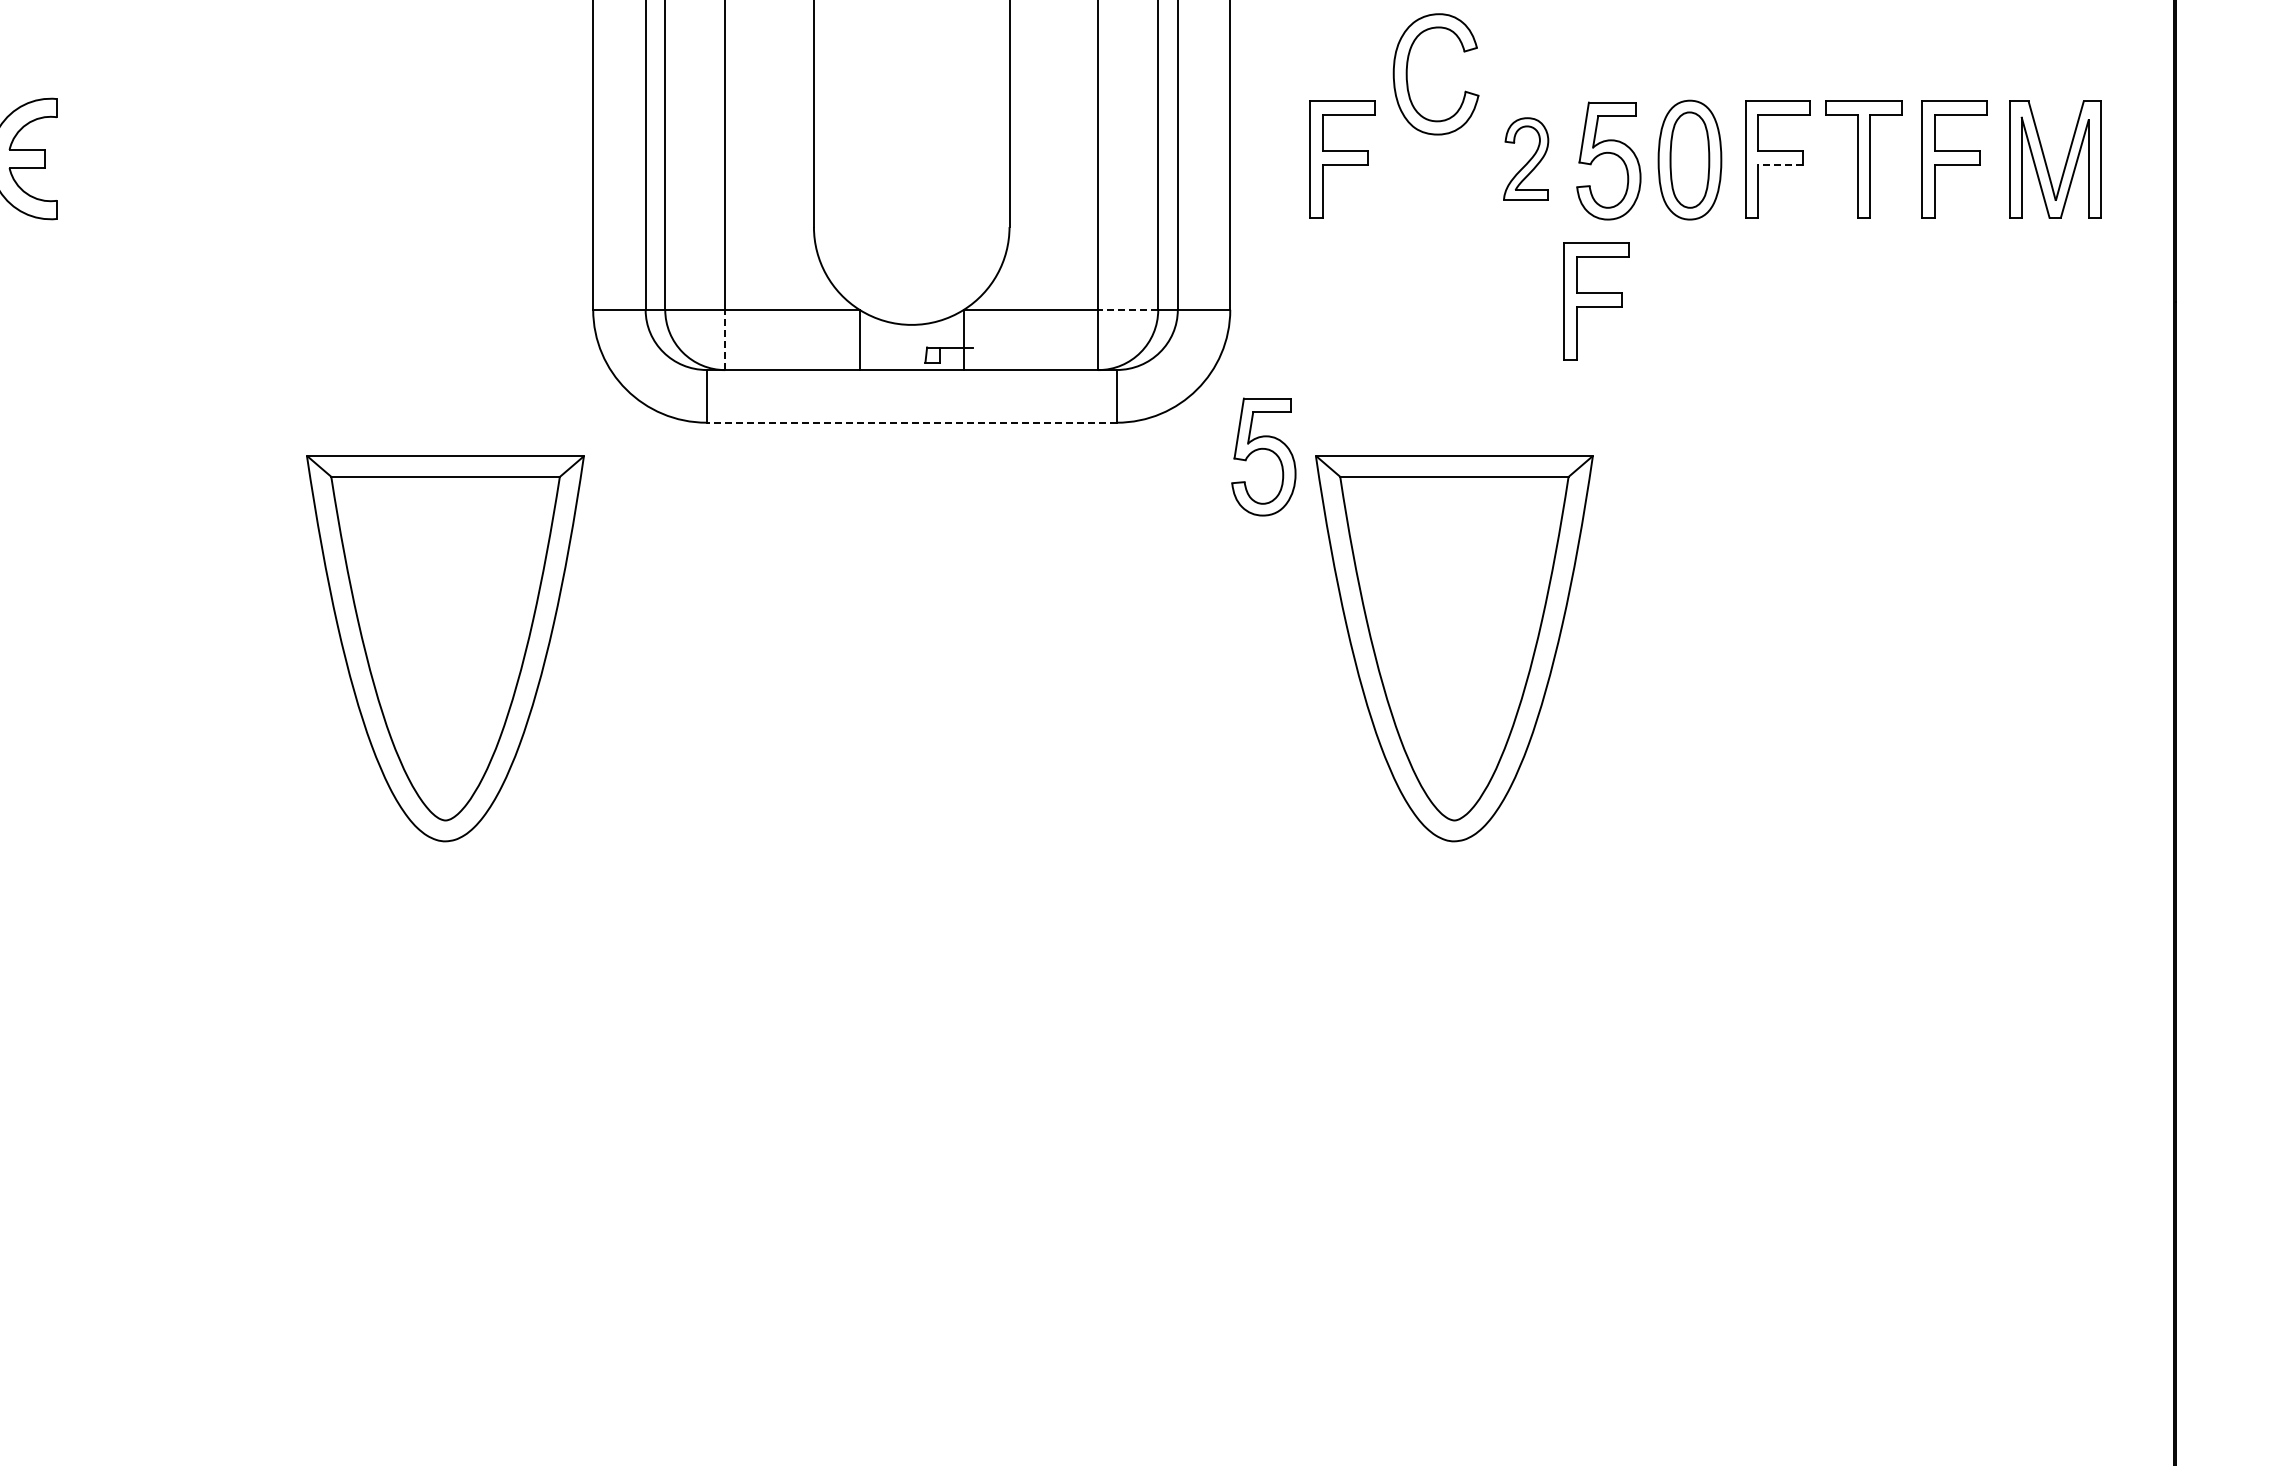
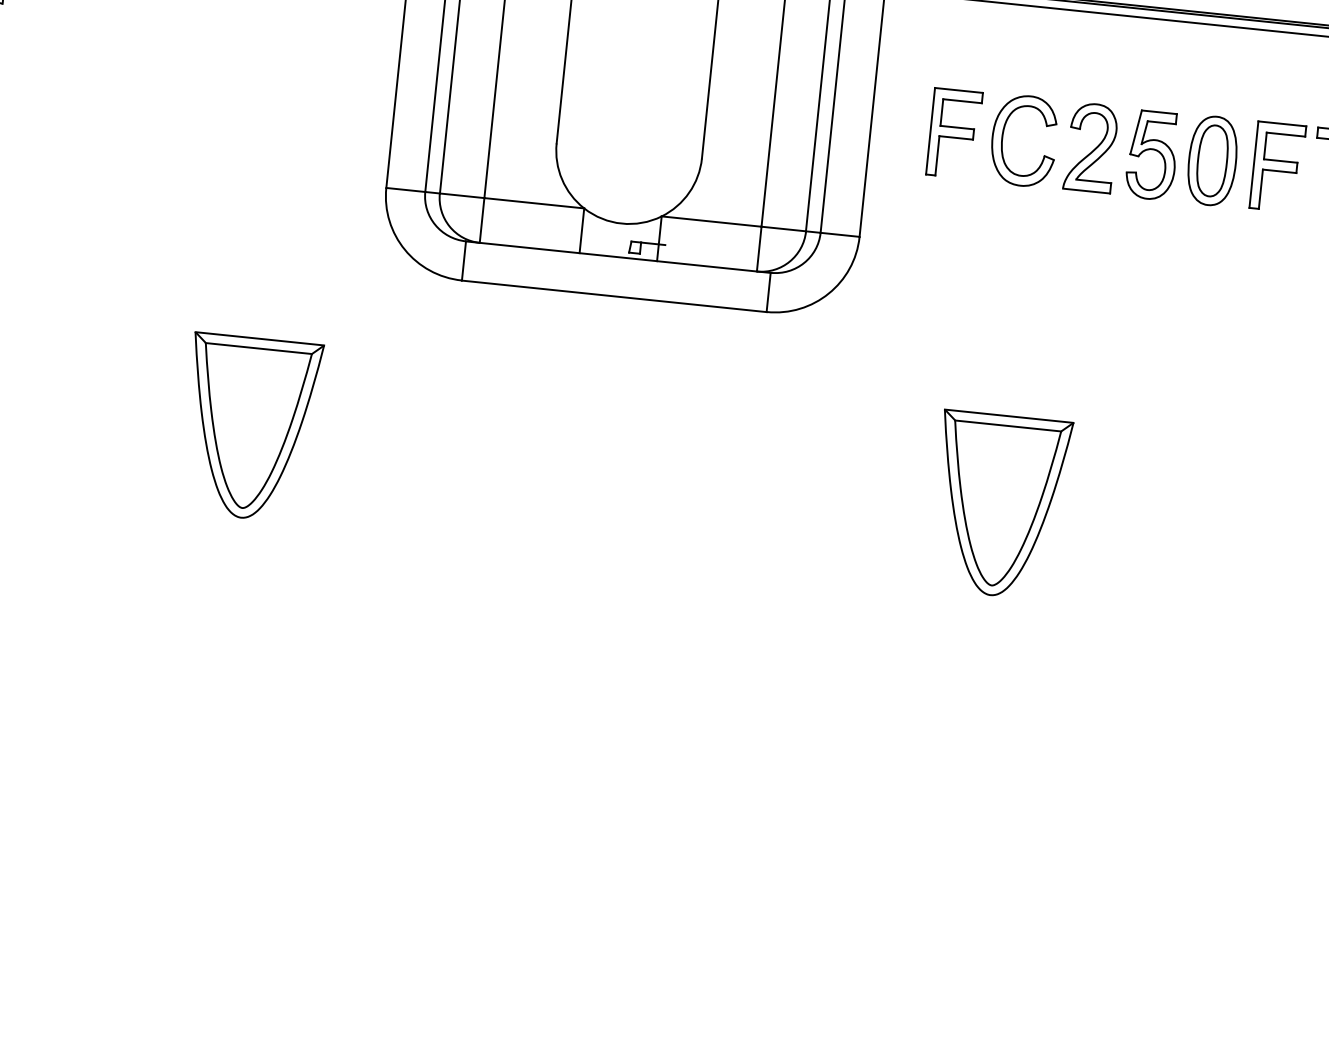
part: (1407, 74) -> (1002, 138), moved
part: (1525, 158) -> (1090, 147), size x1.43
line: (1780, 164) -> (1279, 171), dashed -> solid
part: (1596, 301) -> (1132, 258), removed
line: (1128, 309) -> (784, 228), dashed -> solid
line: (725, 339) -> (482, 220), dashed -> solid
line: (911, 422) -> (614, 296), dashed -> solid
part: (1266, 450) -> (875, 344), removed
part: (445, 648) -> (250, 428), size x0.62
part: (1453, 648) -> (999, 505), size x0.62

